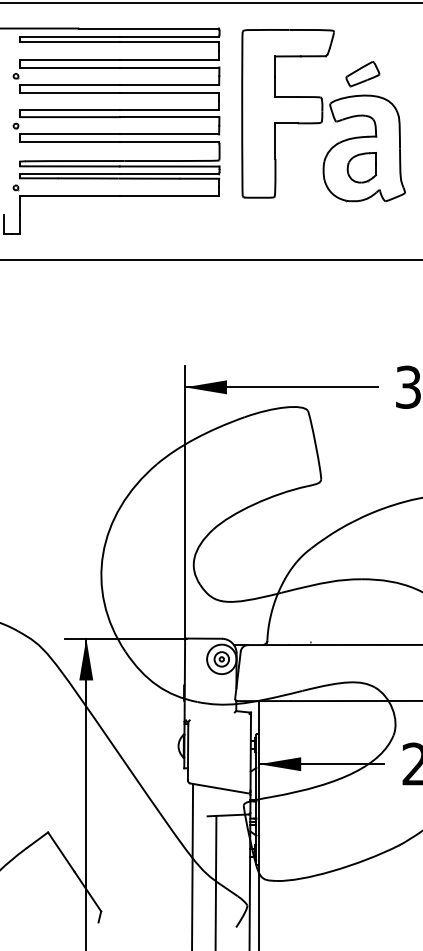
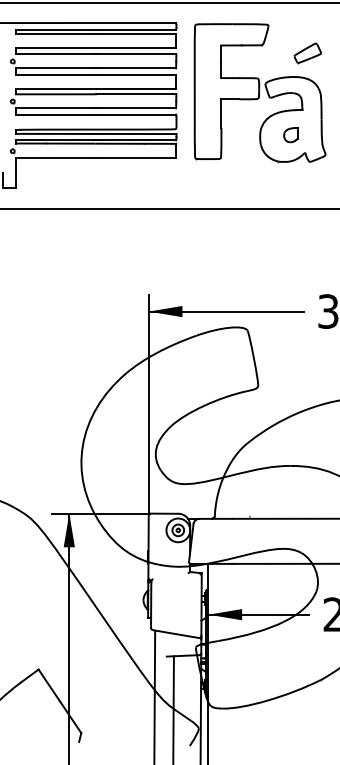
part: (362, 74) -> (307, 53), moved
part: (361, 167) -> (290, 134), size x0.6

